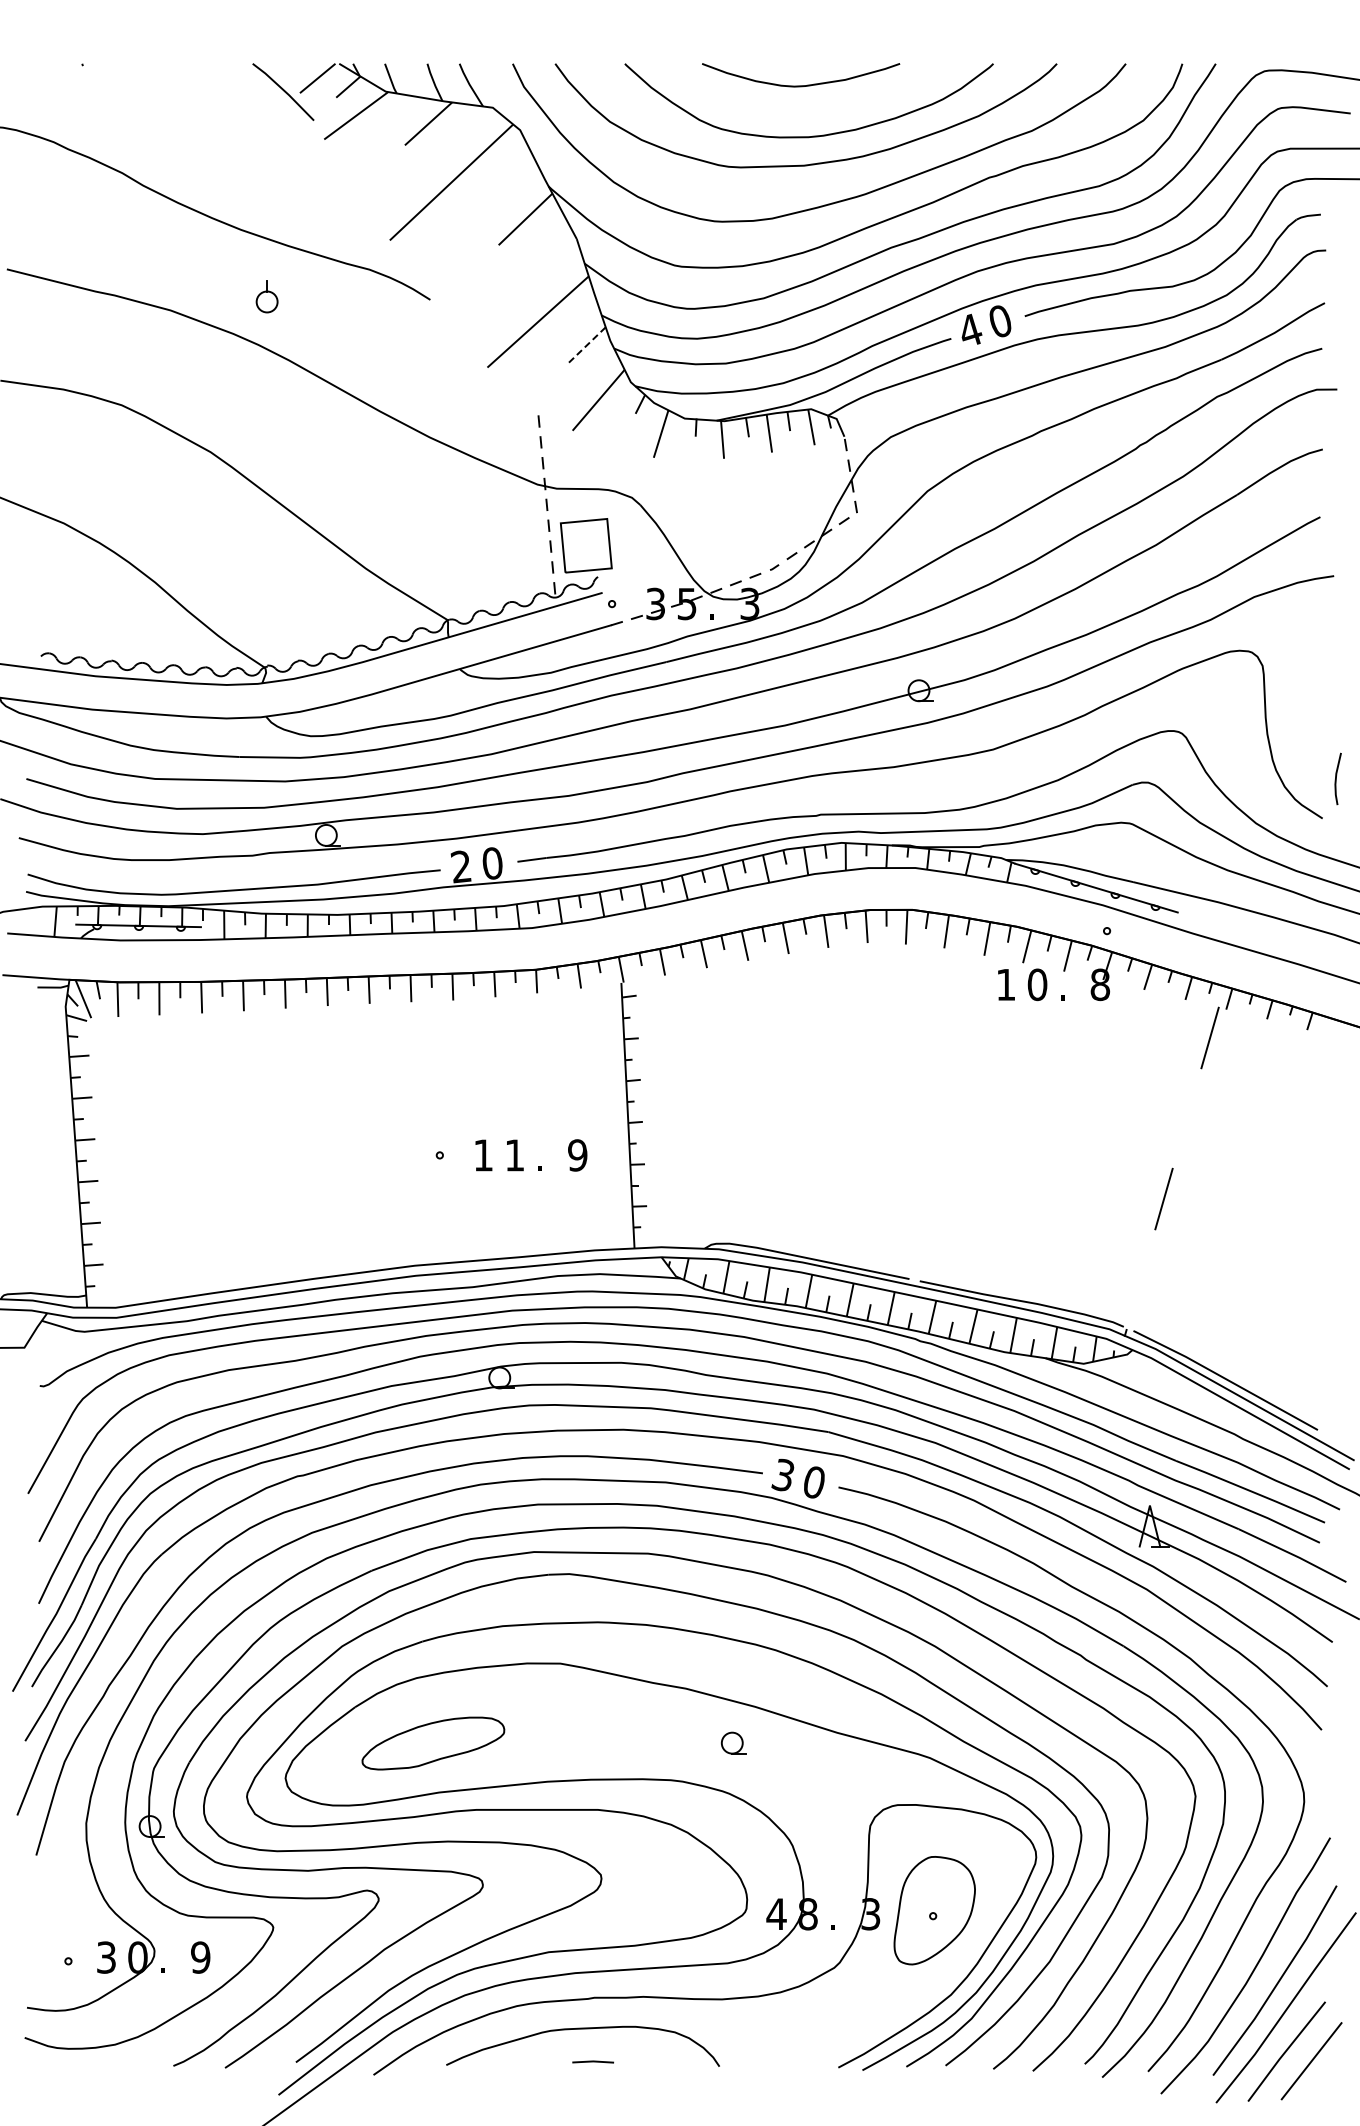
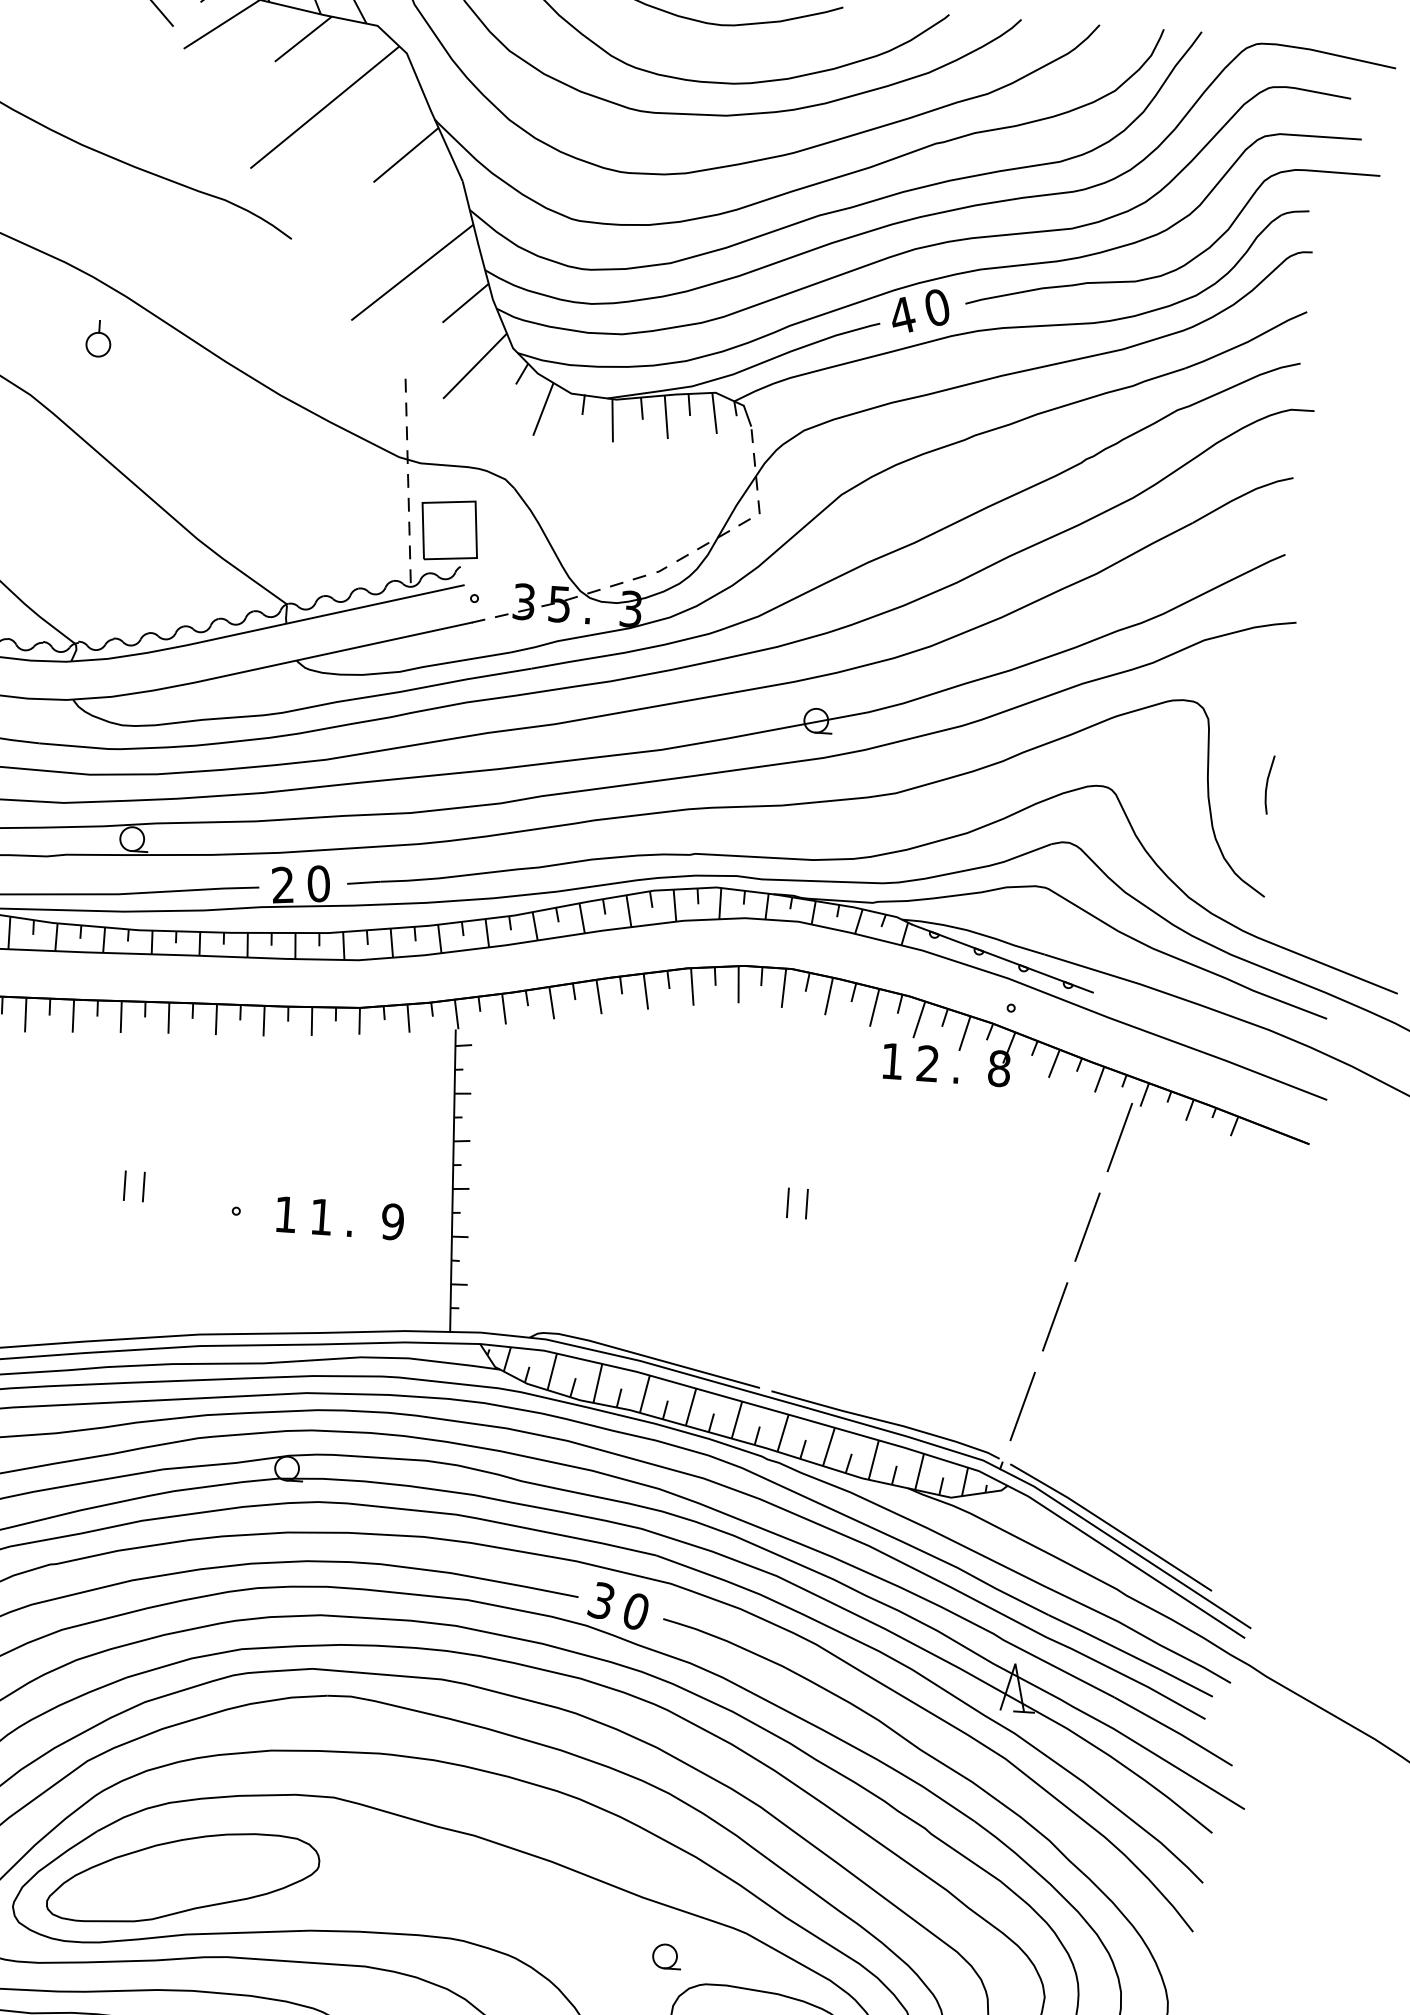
part: (266, 296) -> (98, 338), moved
line: (586, 345) -> (465, 303), dashed -> solid
line: (1336, 778) -> (1267, 784), moved
text: (1037, 984) -> (928, 1063), 0 -> 2
line: (922, 1114) -> (787, 1202), added
line: (939, 1114) -> (806, 1203), added
line: (1186, 1118) -> (1086, 1227), added
line: (340, 1139) -> (124, 1185), added
line: (357, 1139) -> (144, 1186), added
line: (1140, 1279) -> (1022, 1406), added
part: (733, 1742) -> (666, 1955), moved
part: (433, 1743) -> (183, 1878), size x1.67

